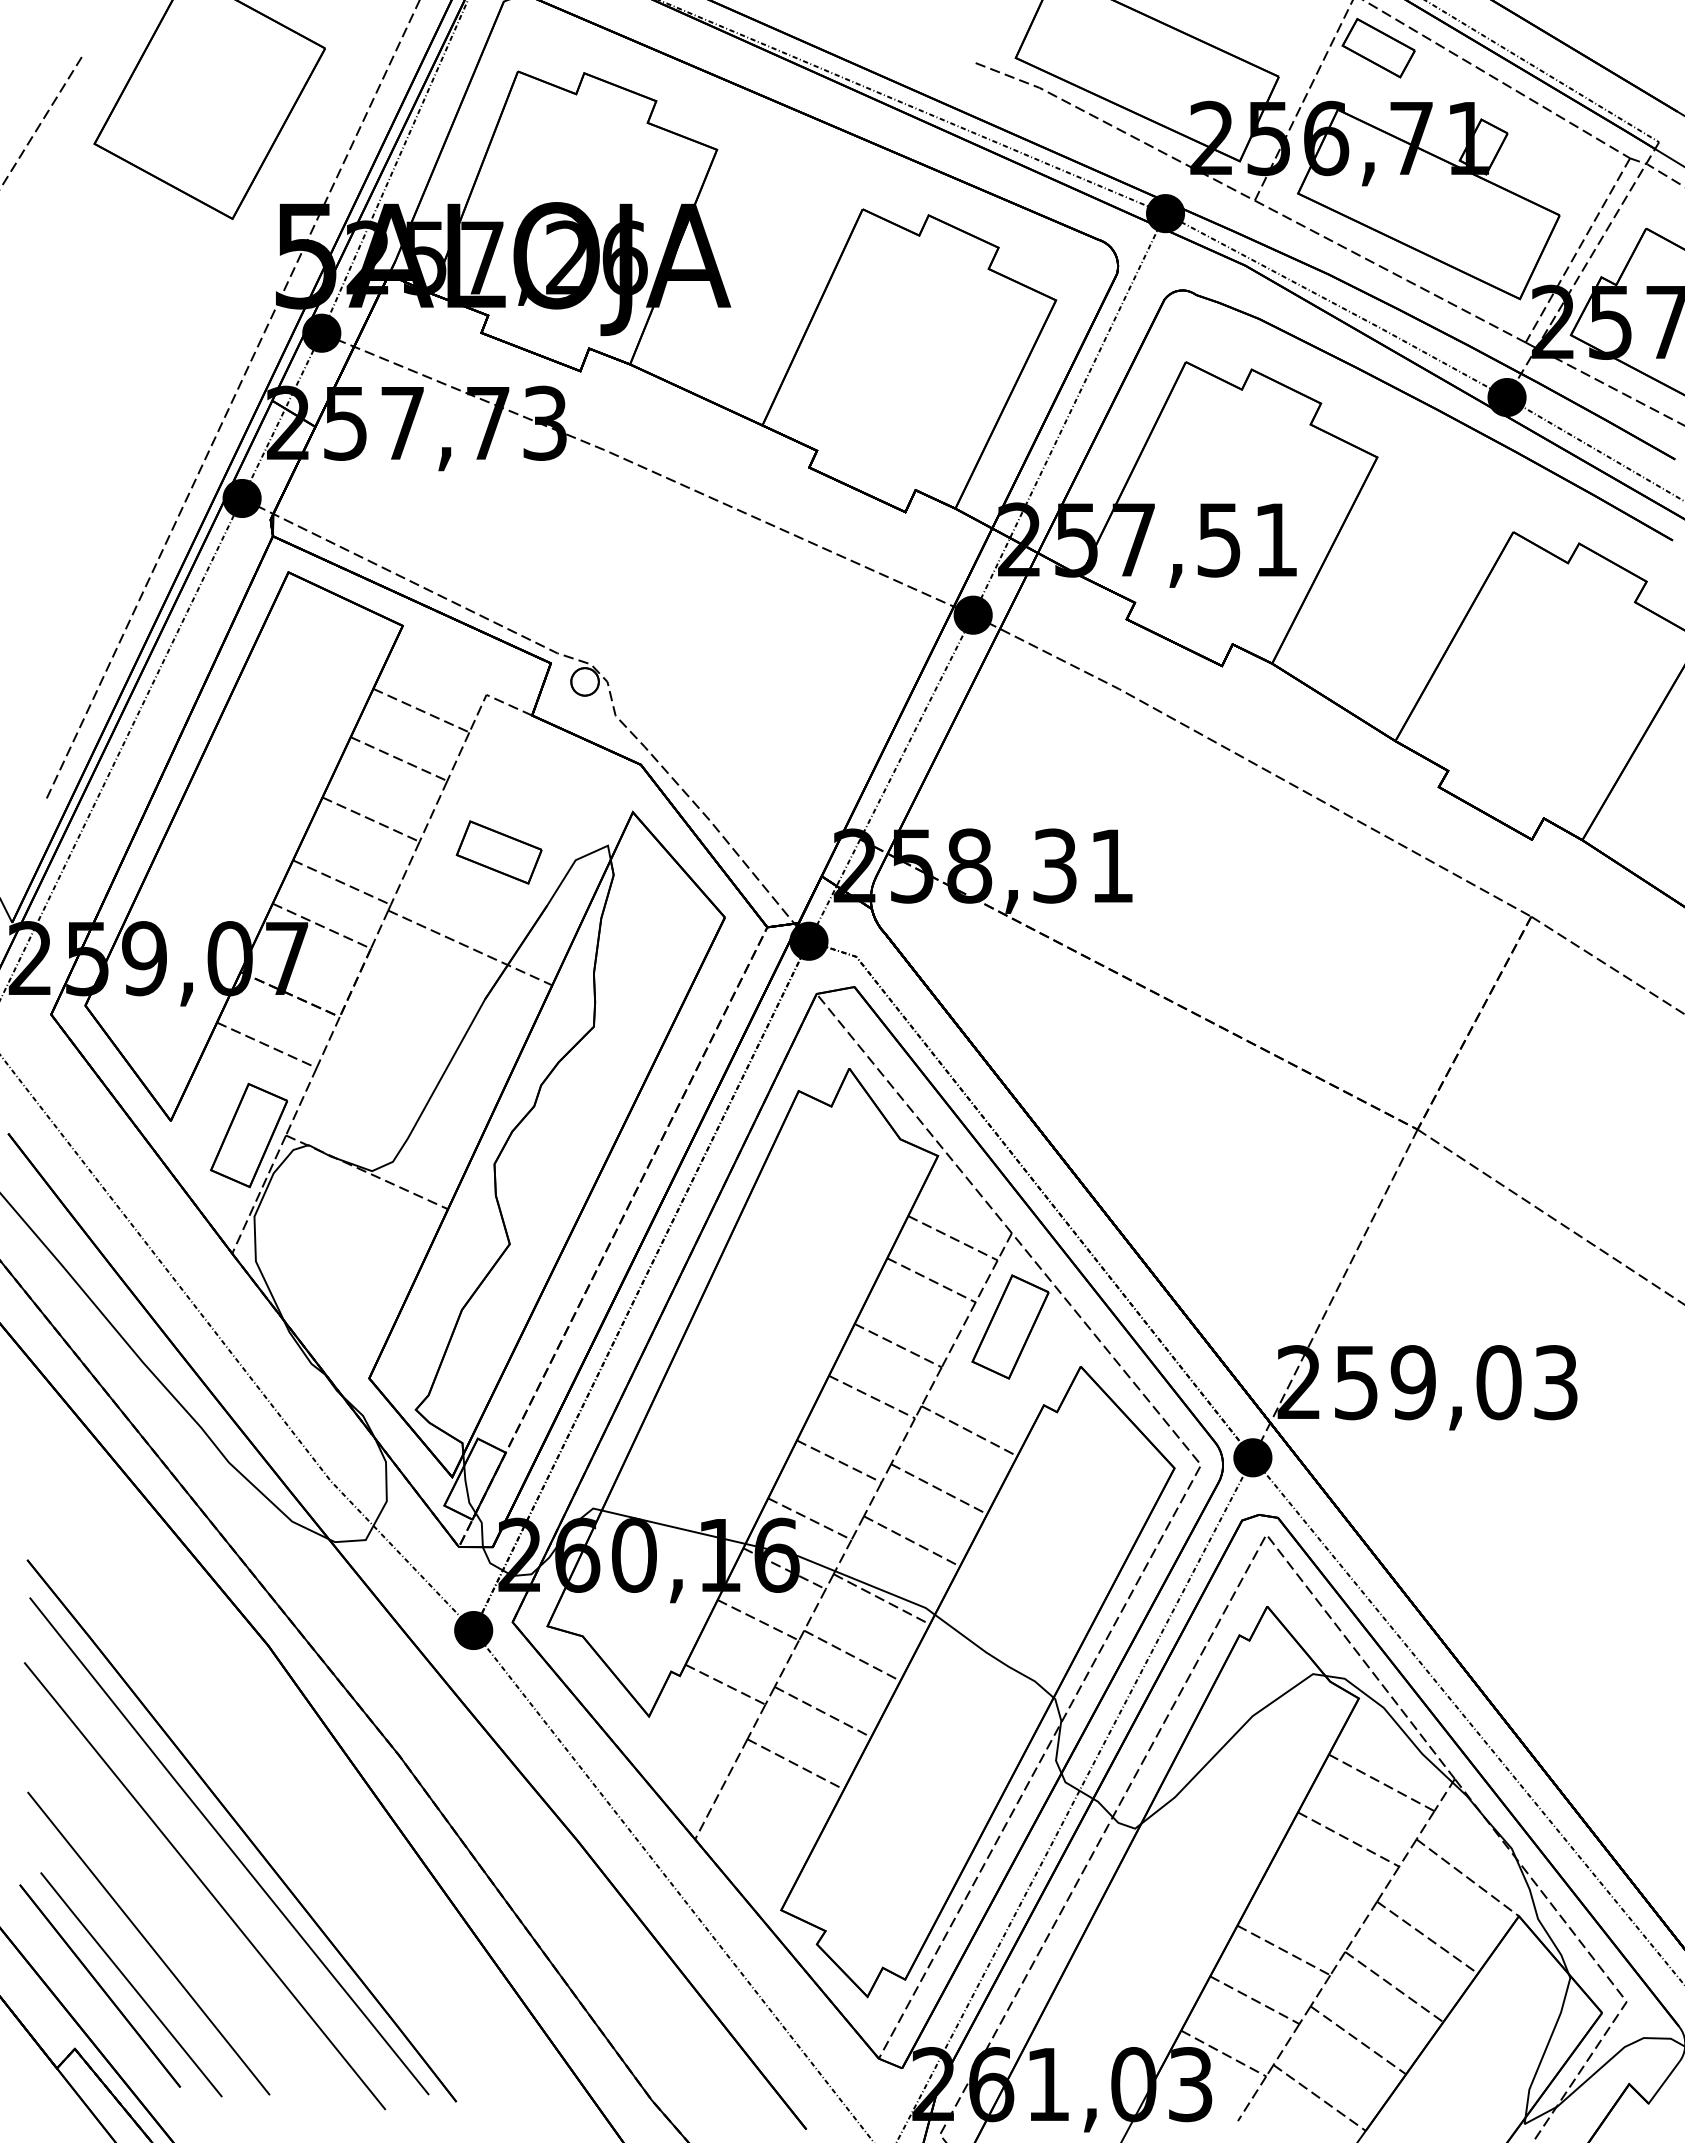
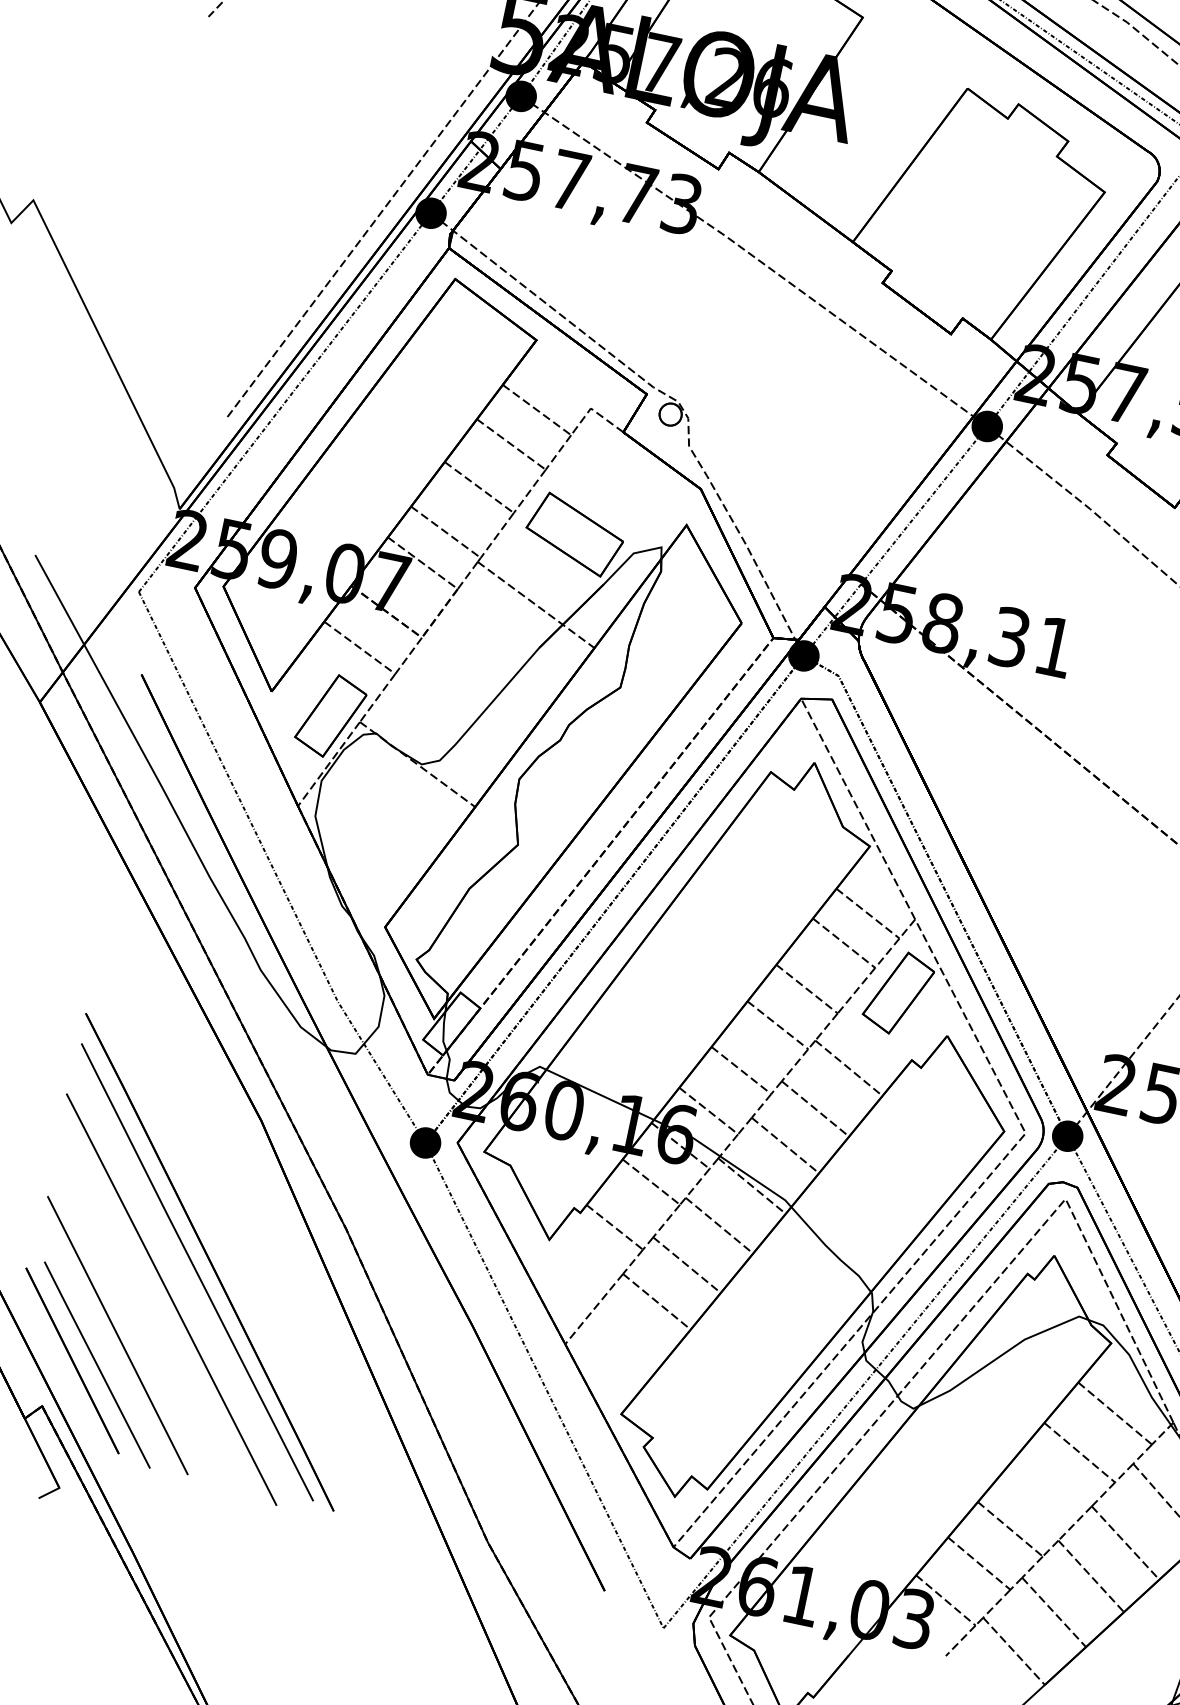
part: (498, 852) -> (574, 534), size x1.43

